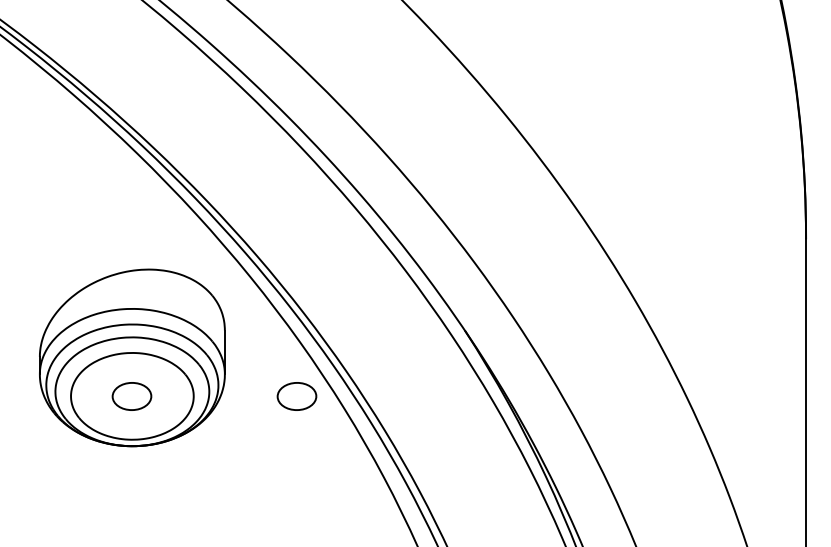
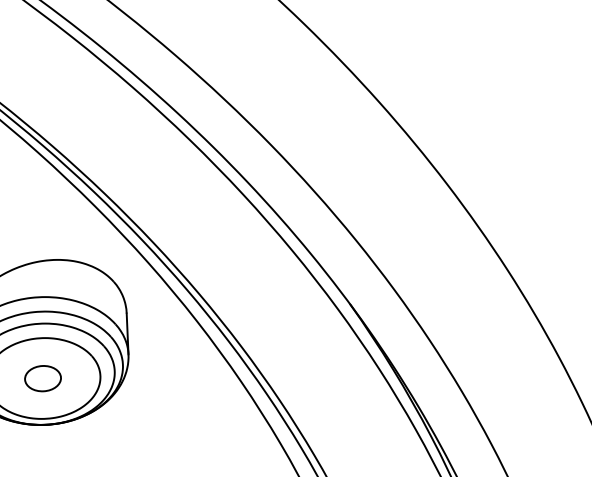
part: (296, 396) -> (195, 371), removed

